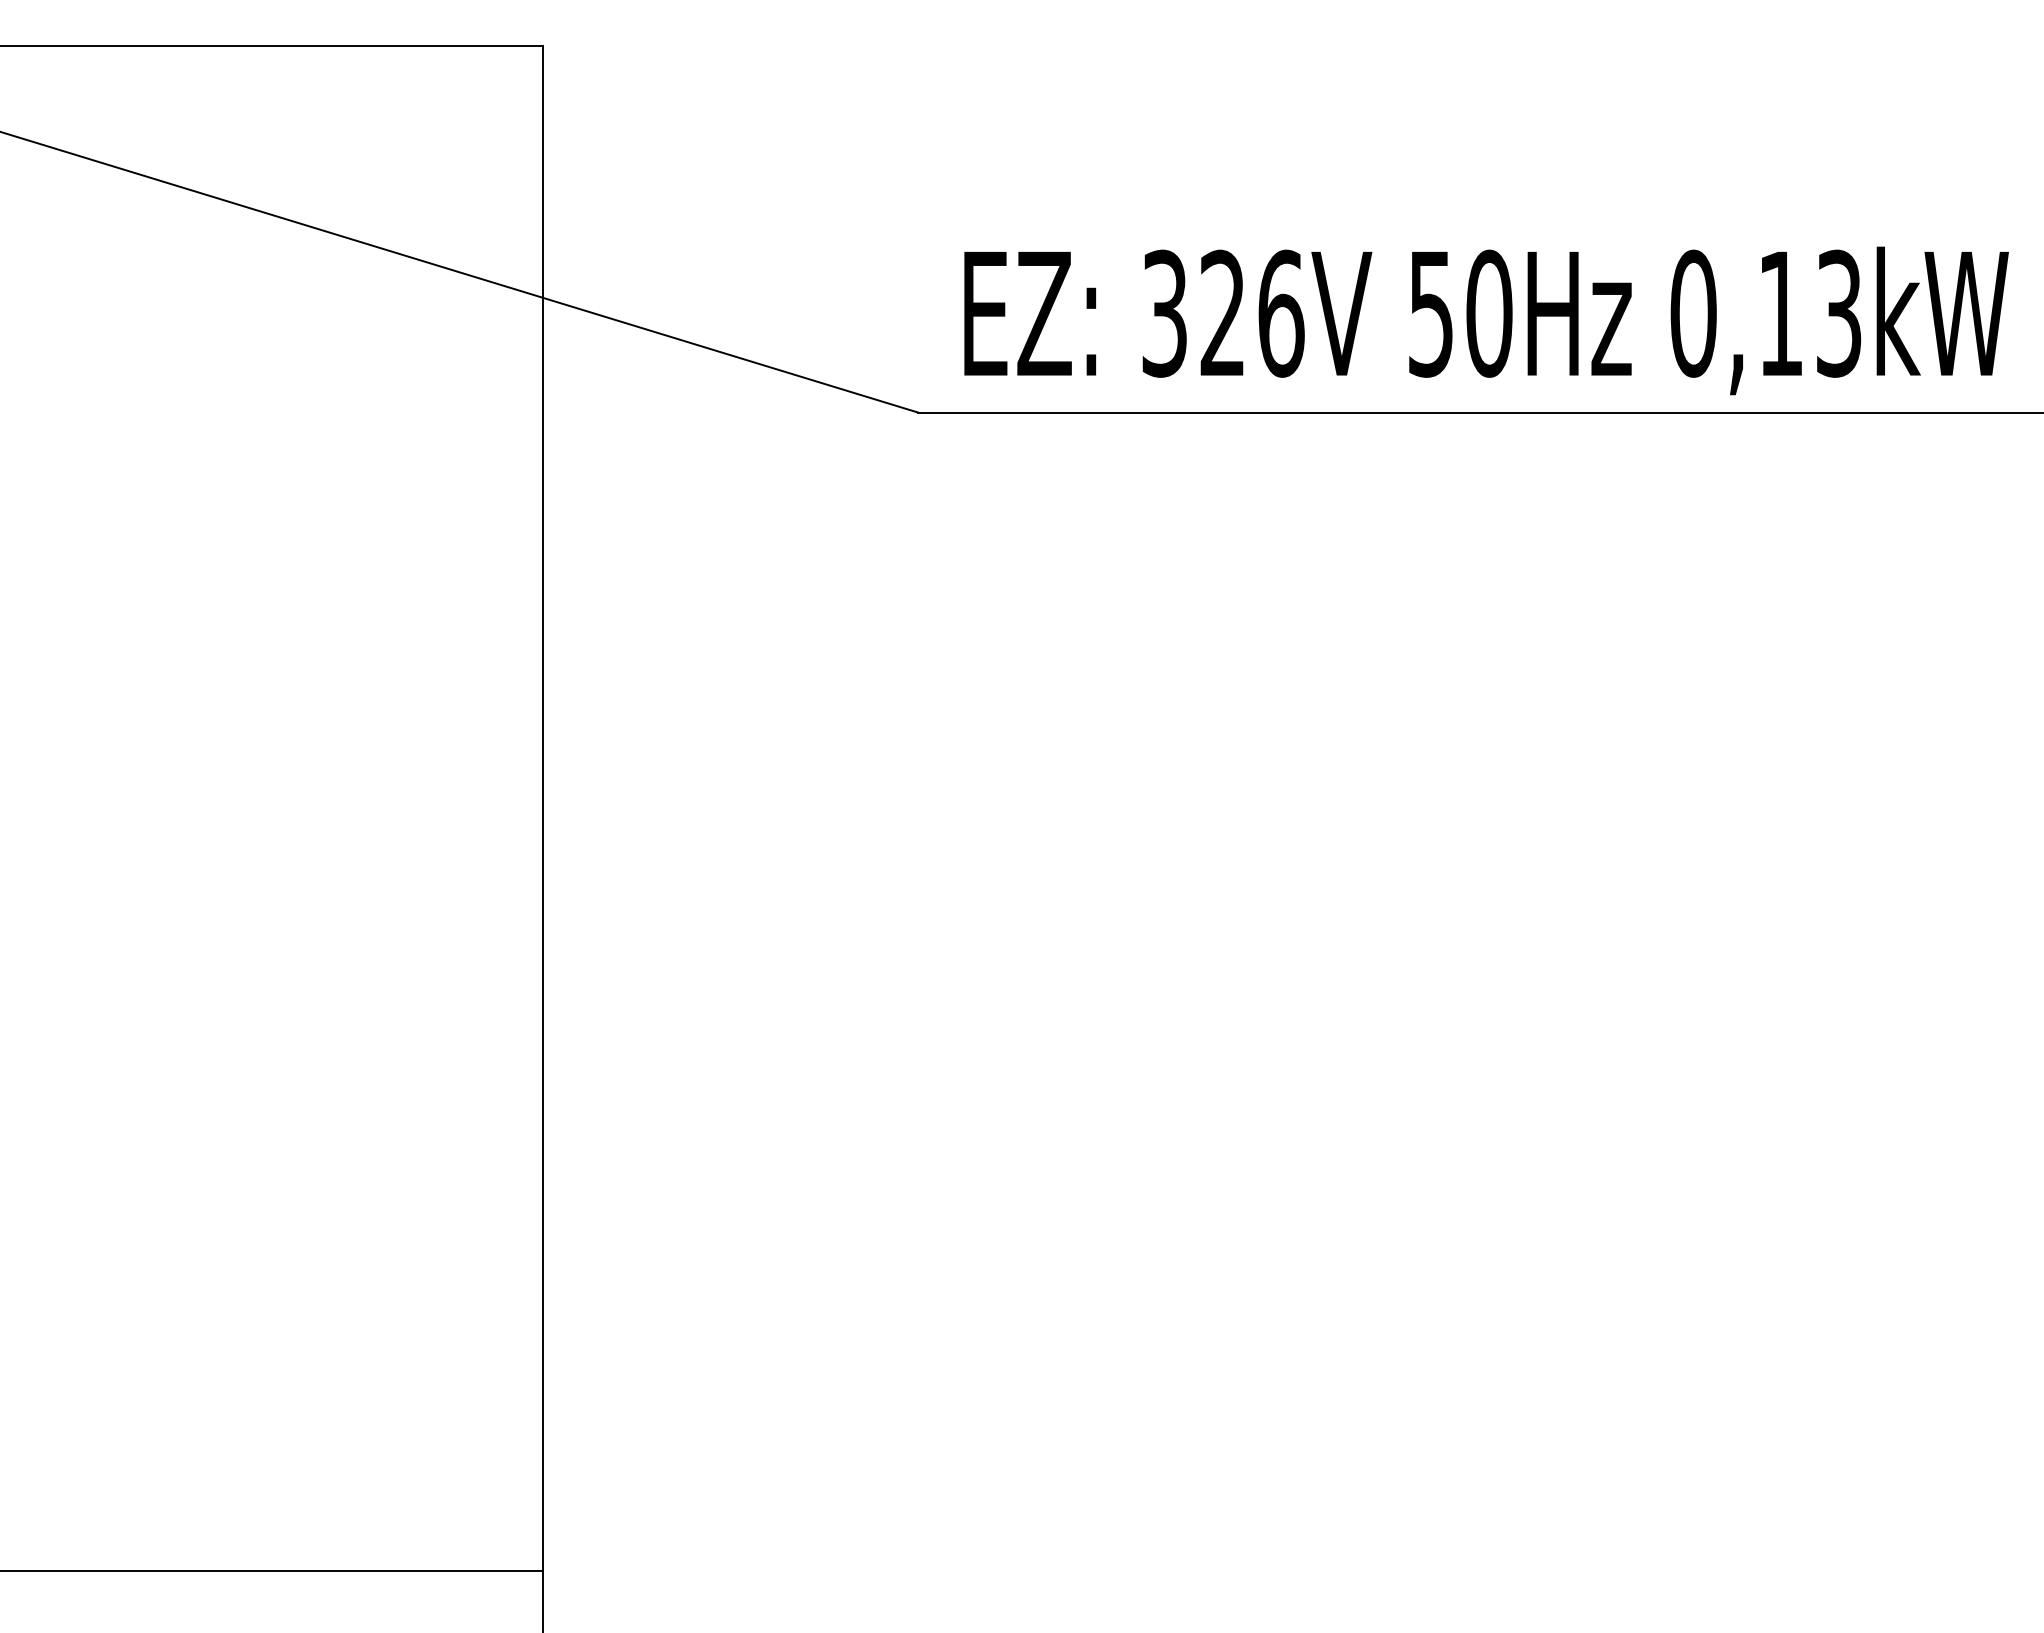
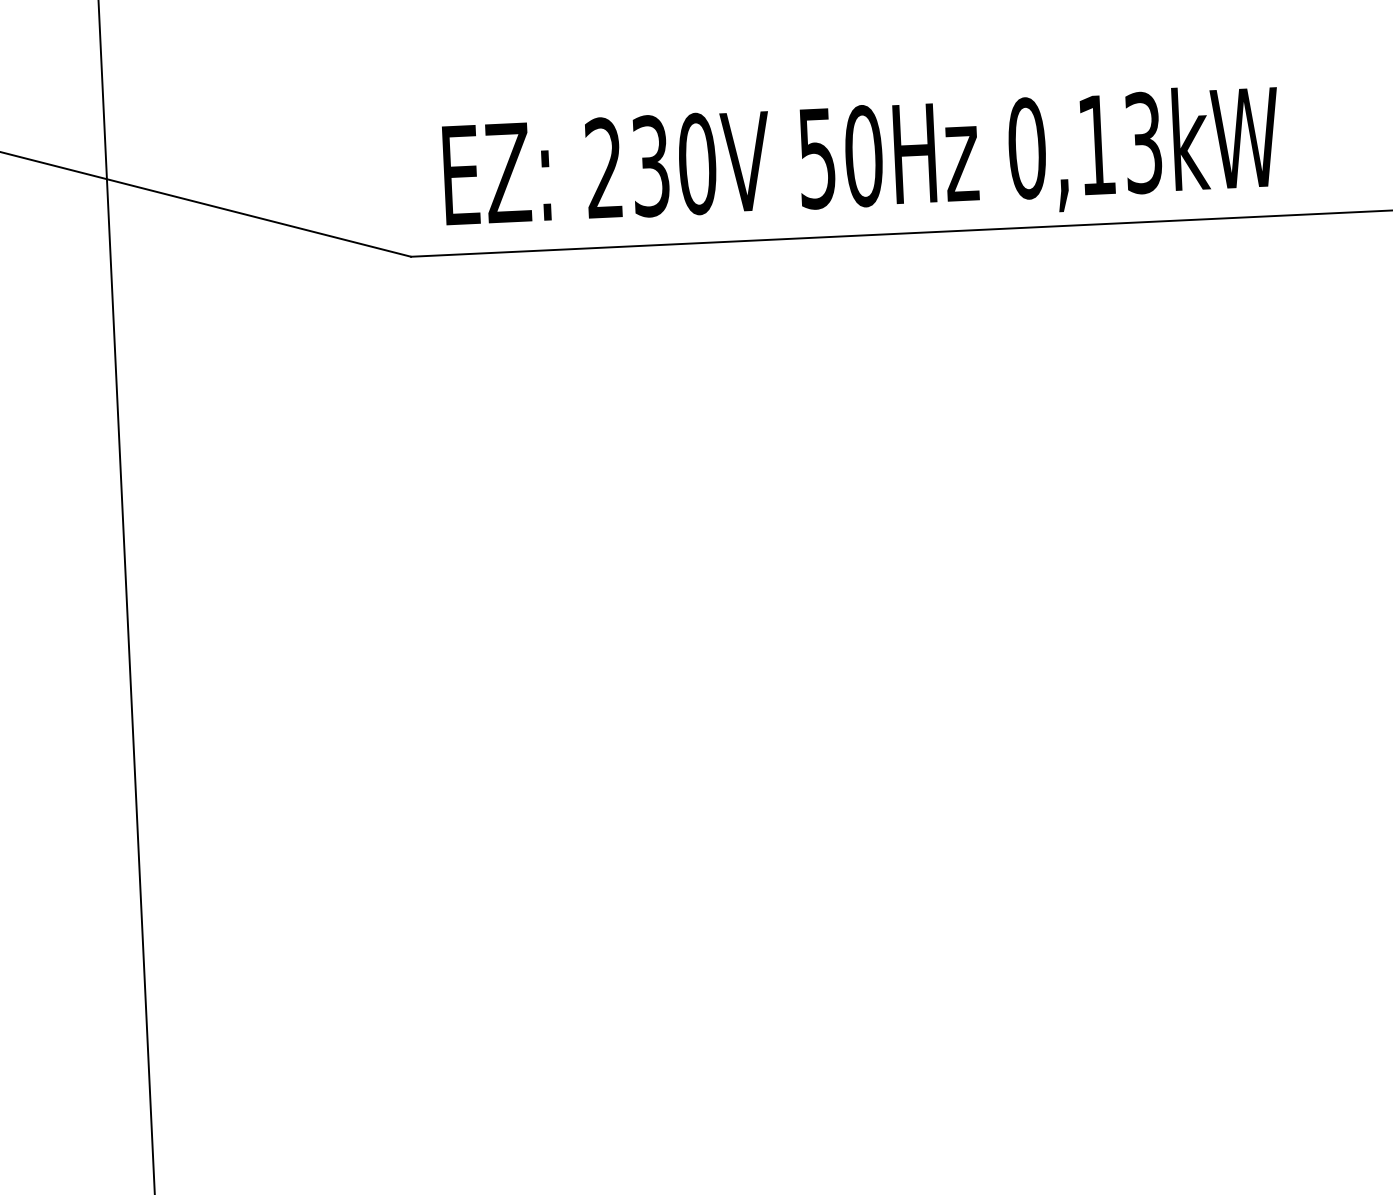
text: (1223, 313) -> (651, 166), 326V -> 230V

